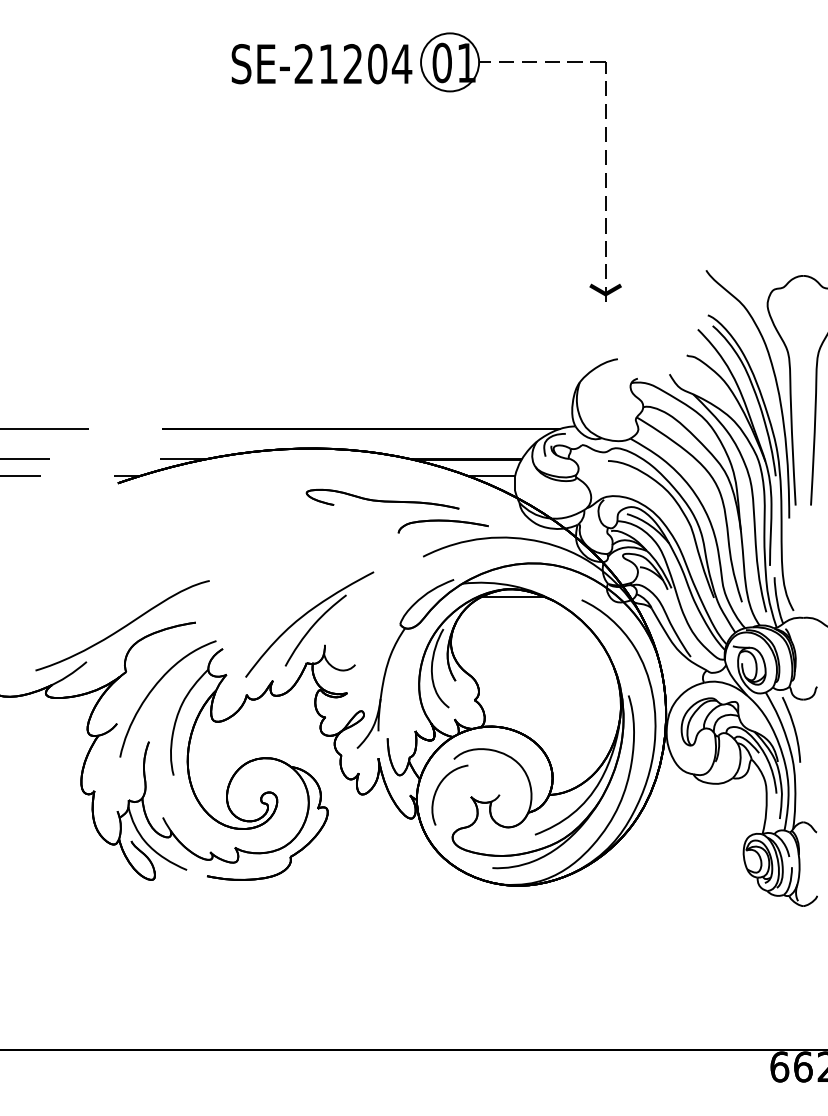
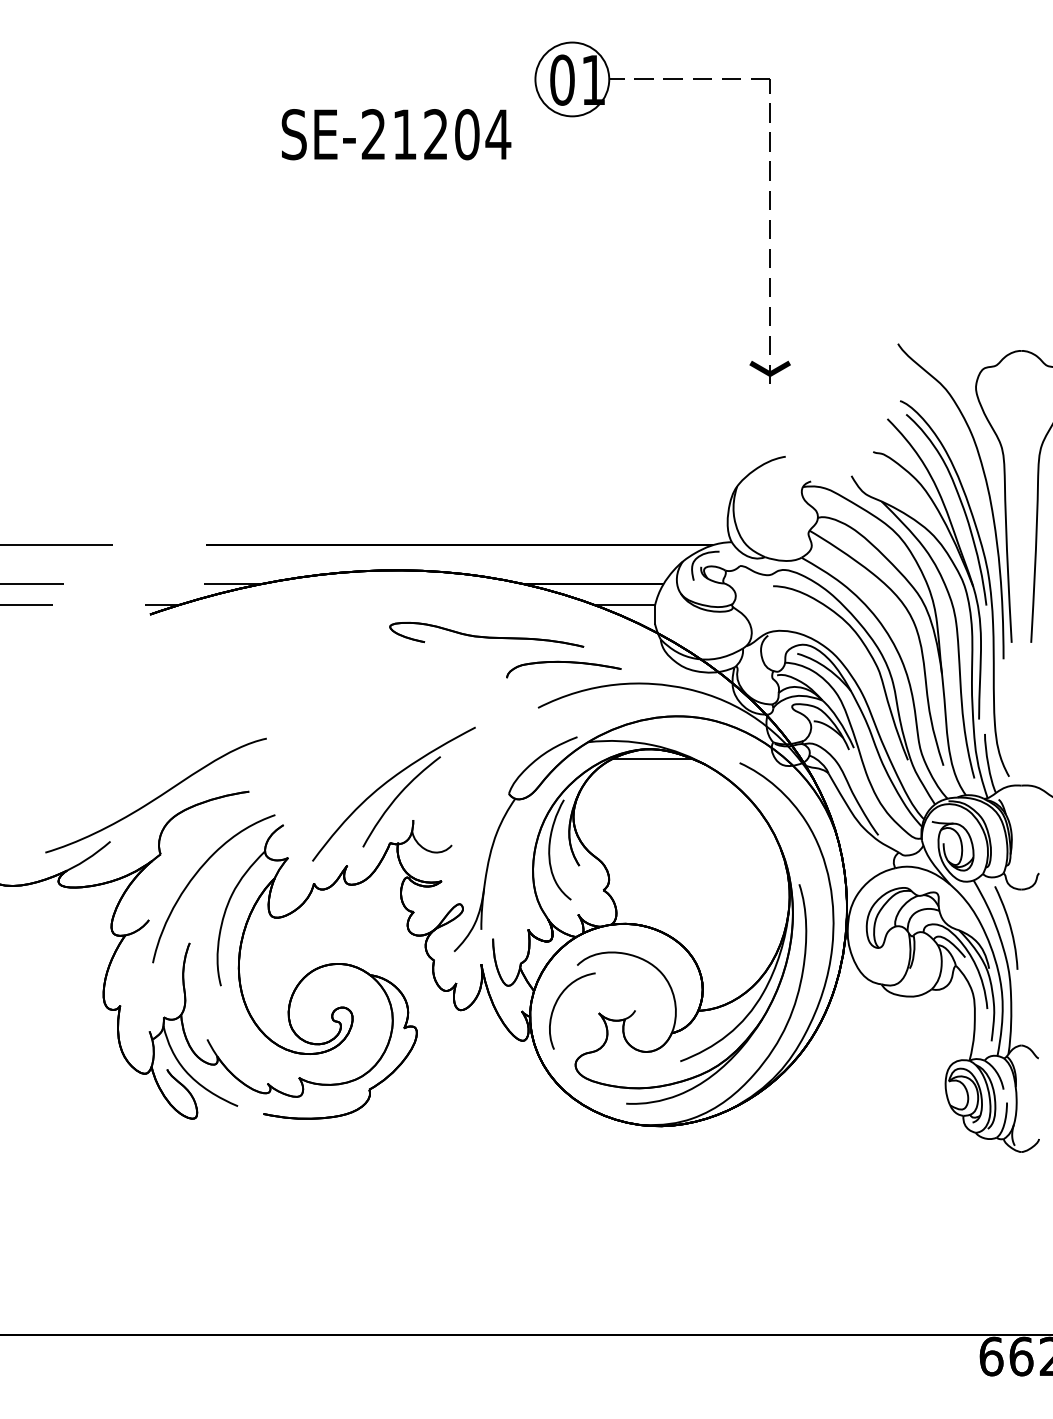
text: (321, 64) -> (396, 134), moved

